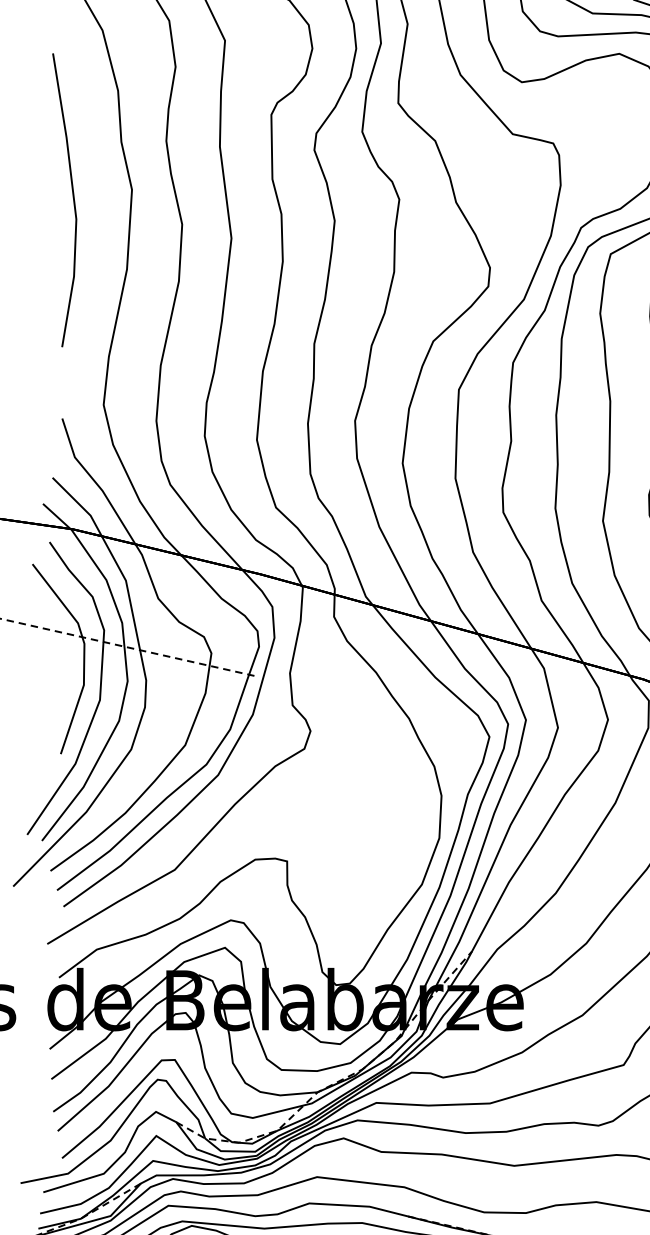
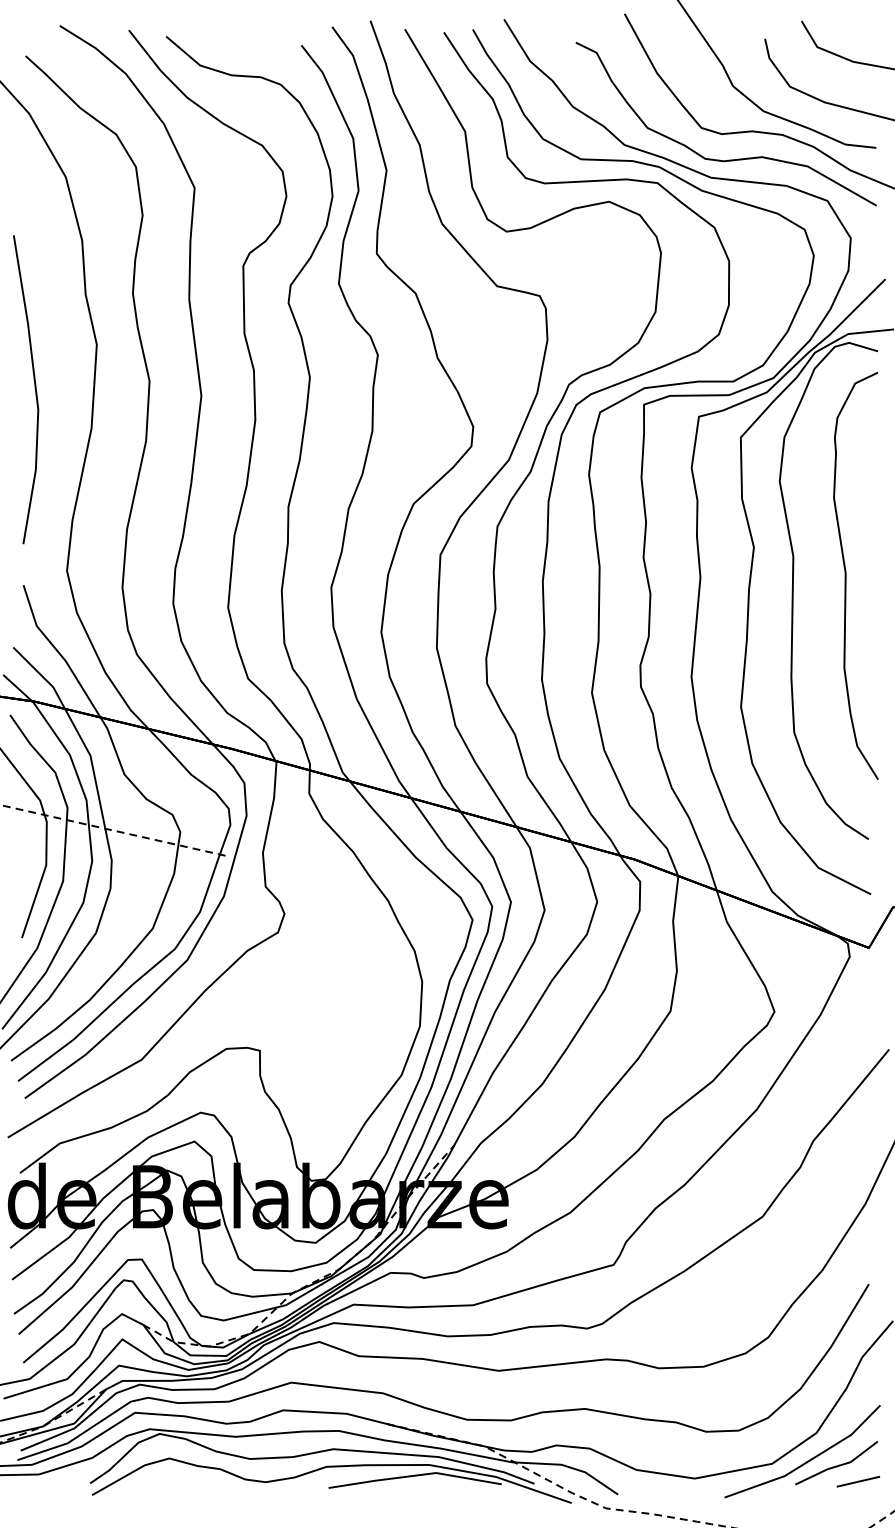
line: (72, 199) -> (34, 388), moved

